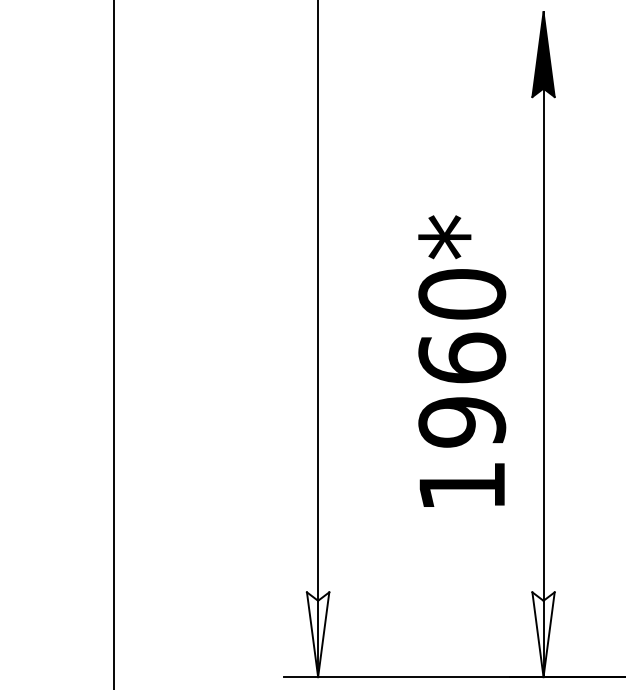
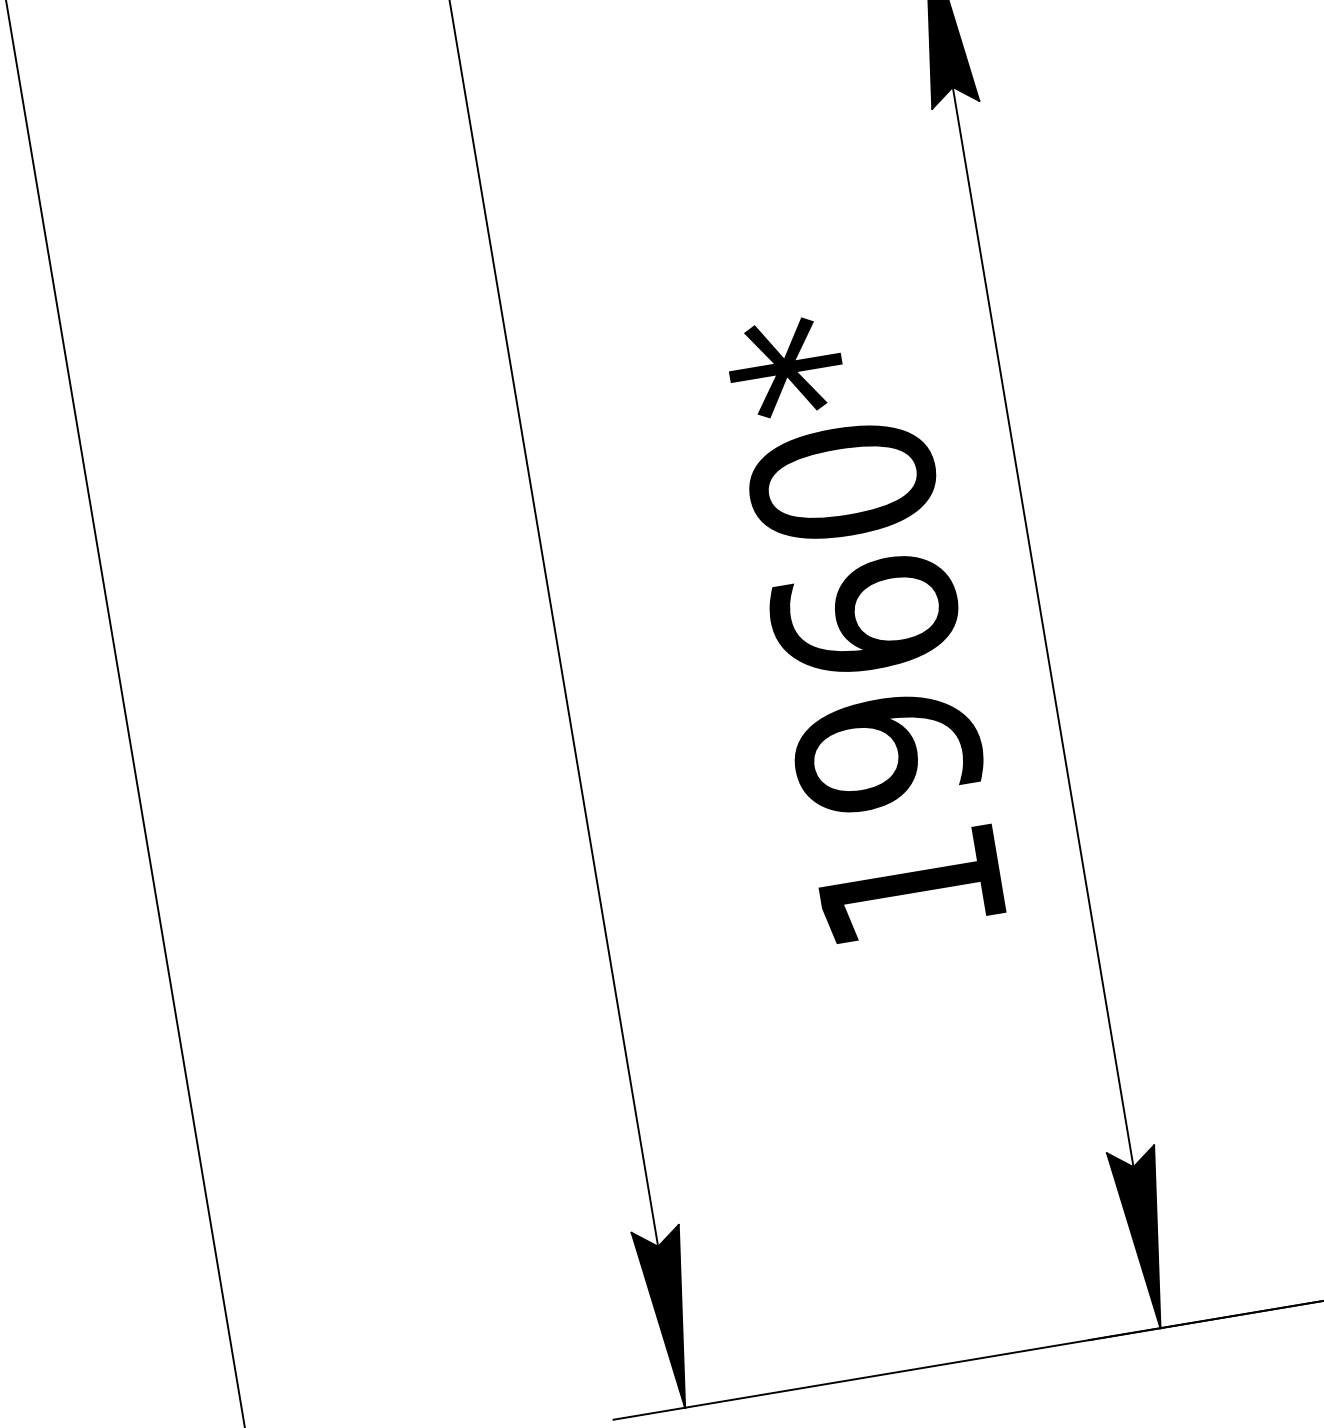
text: (462, 360) -> (866, 621), moved
fill: (317, 634) -> (668, 1318), added
fill: (543, 634) -> (1145, 1238), added

